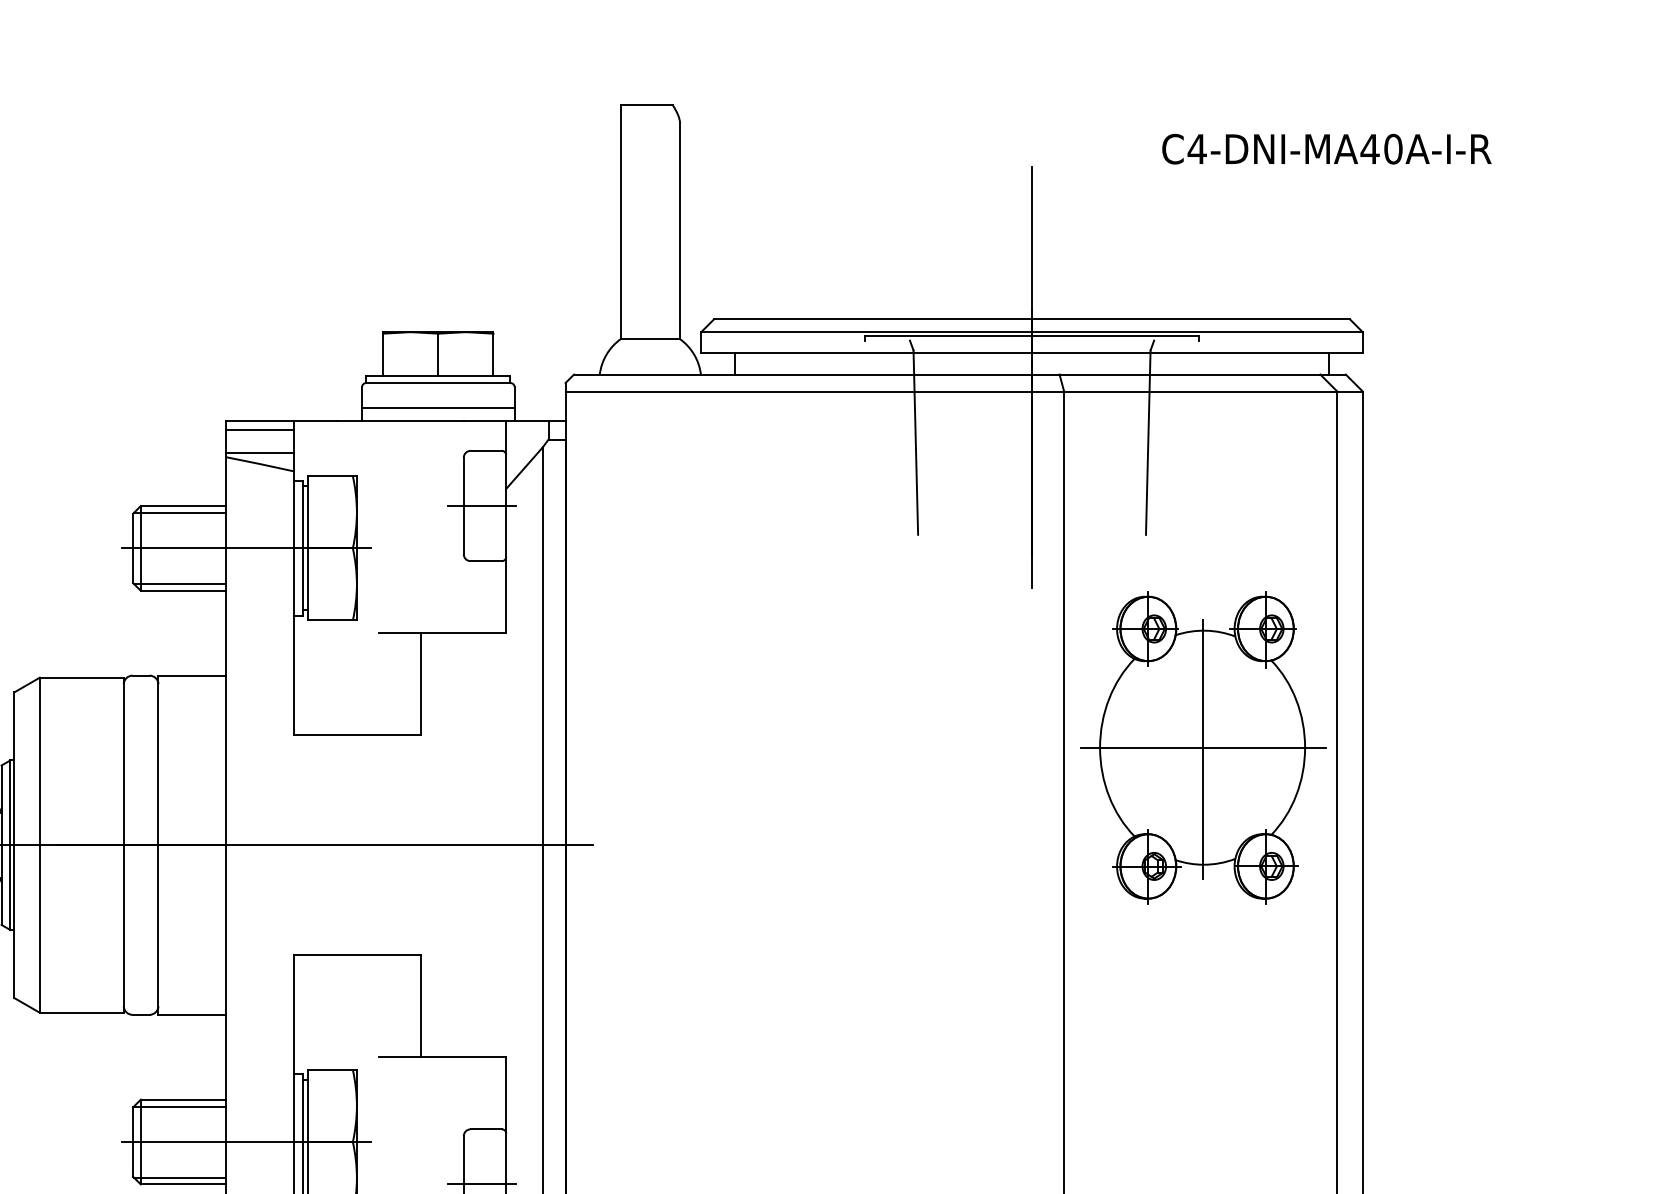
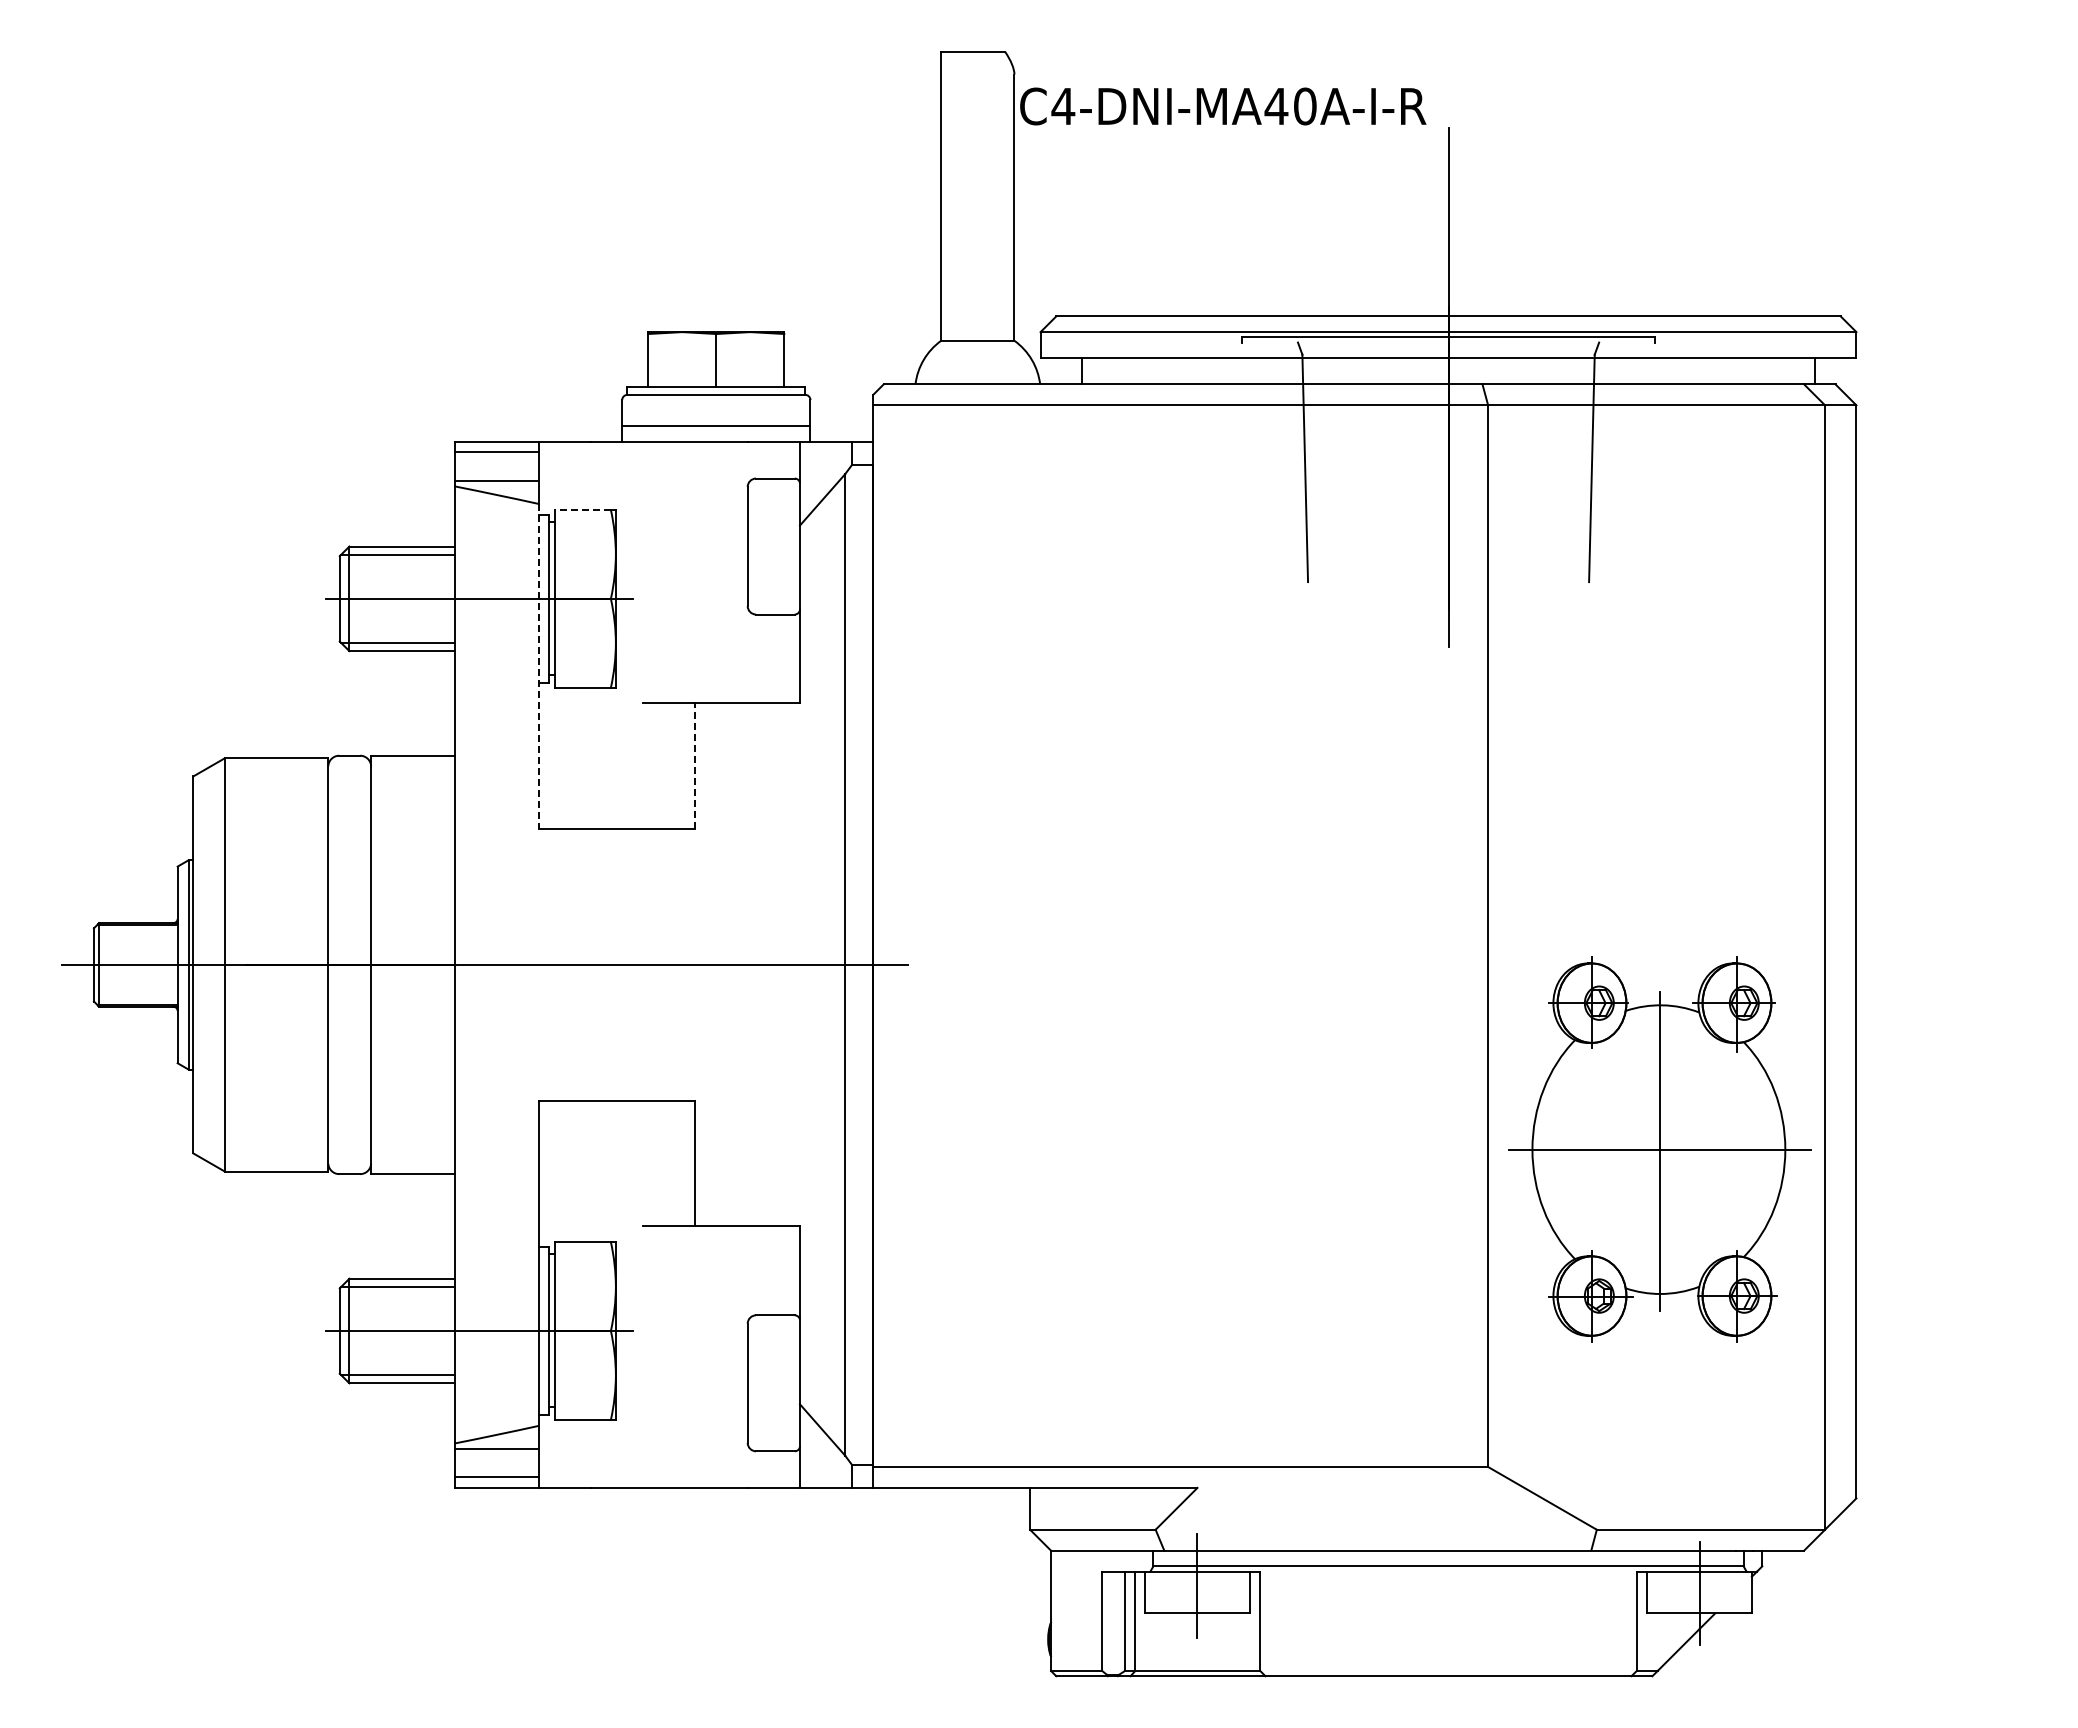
text: (1327, 149) -> (1223, 106), moved
line: (330, 475) -> (583, 509), solid -> dashed
line: (481, 505) -> (769, 546), removed
line: (294, 603) -> (538, 666), solid -> dashed
line: (421, 684) -> (695, 766), solid -> dashed
part: (1203, 747) -> (1659, 1149), moved
line: (481, 1184) -> (769, 1383), removed

